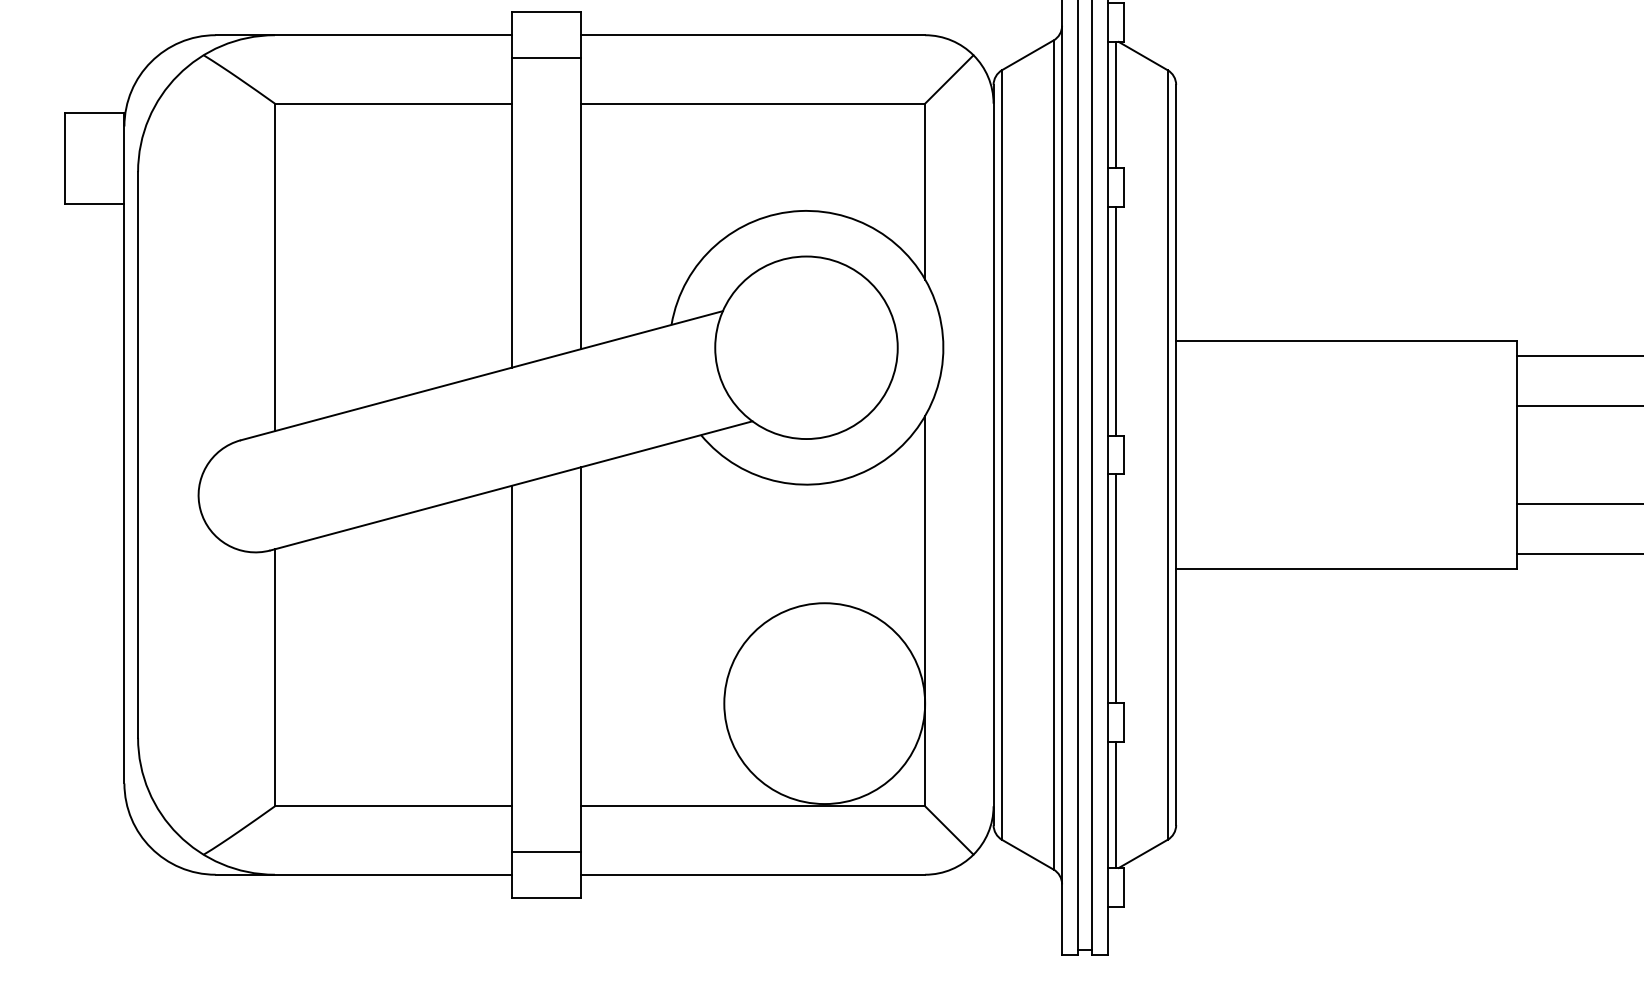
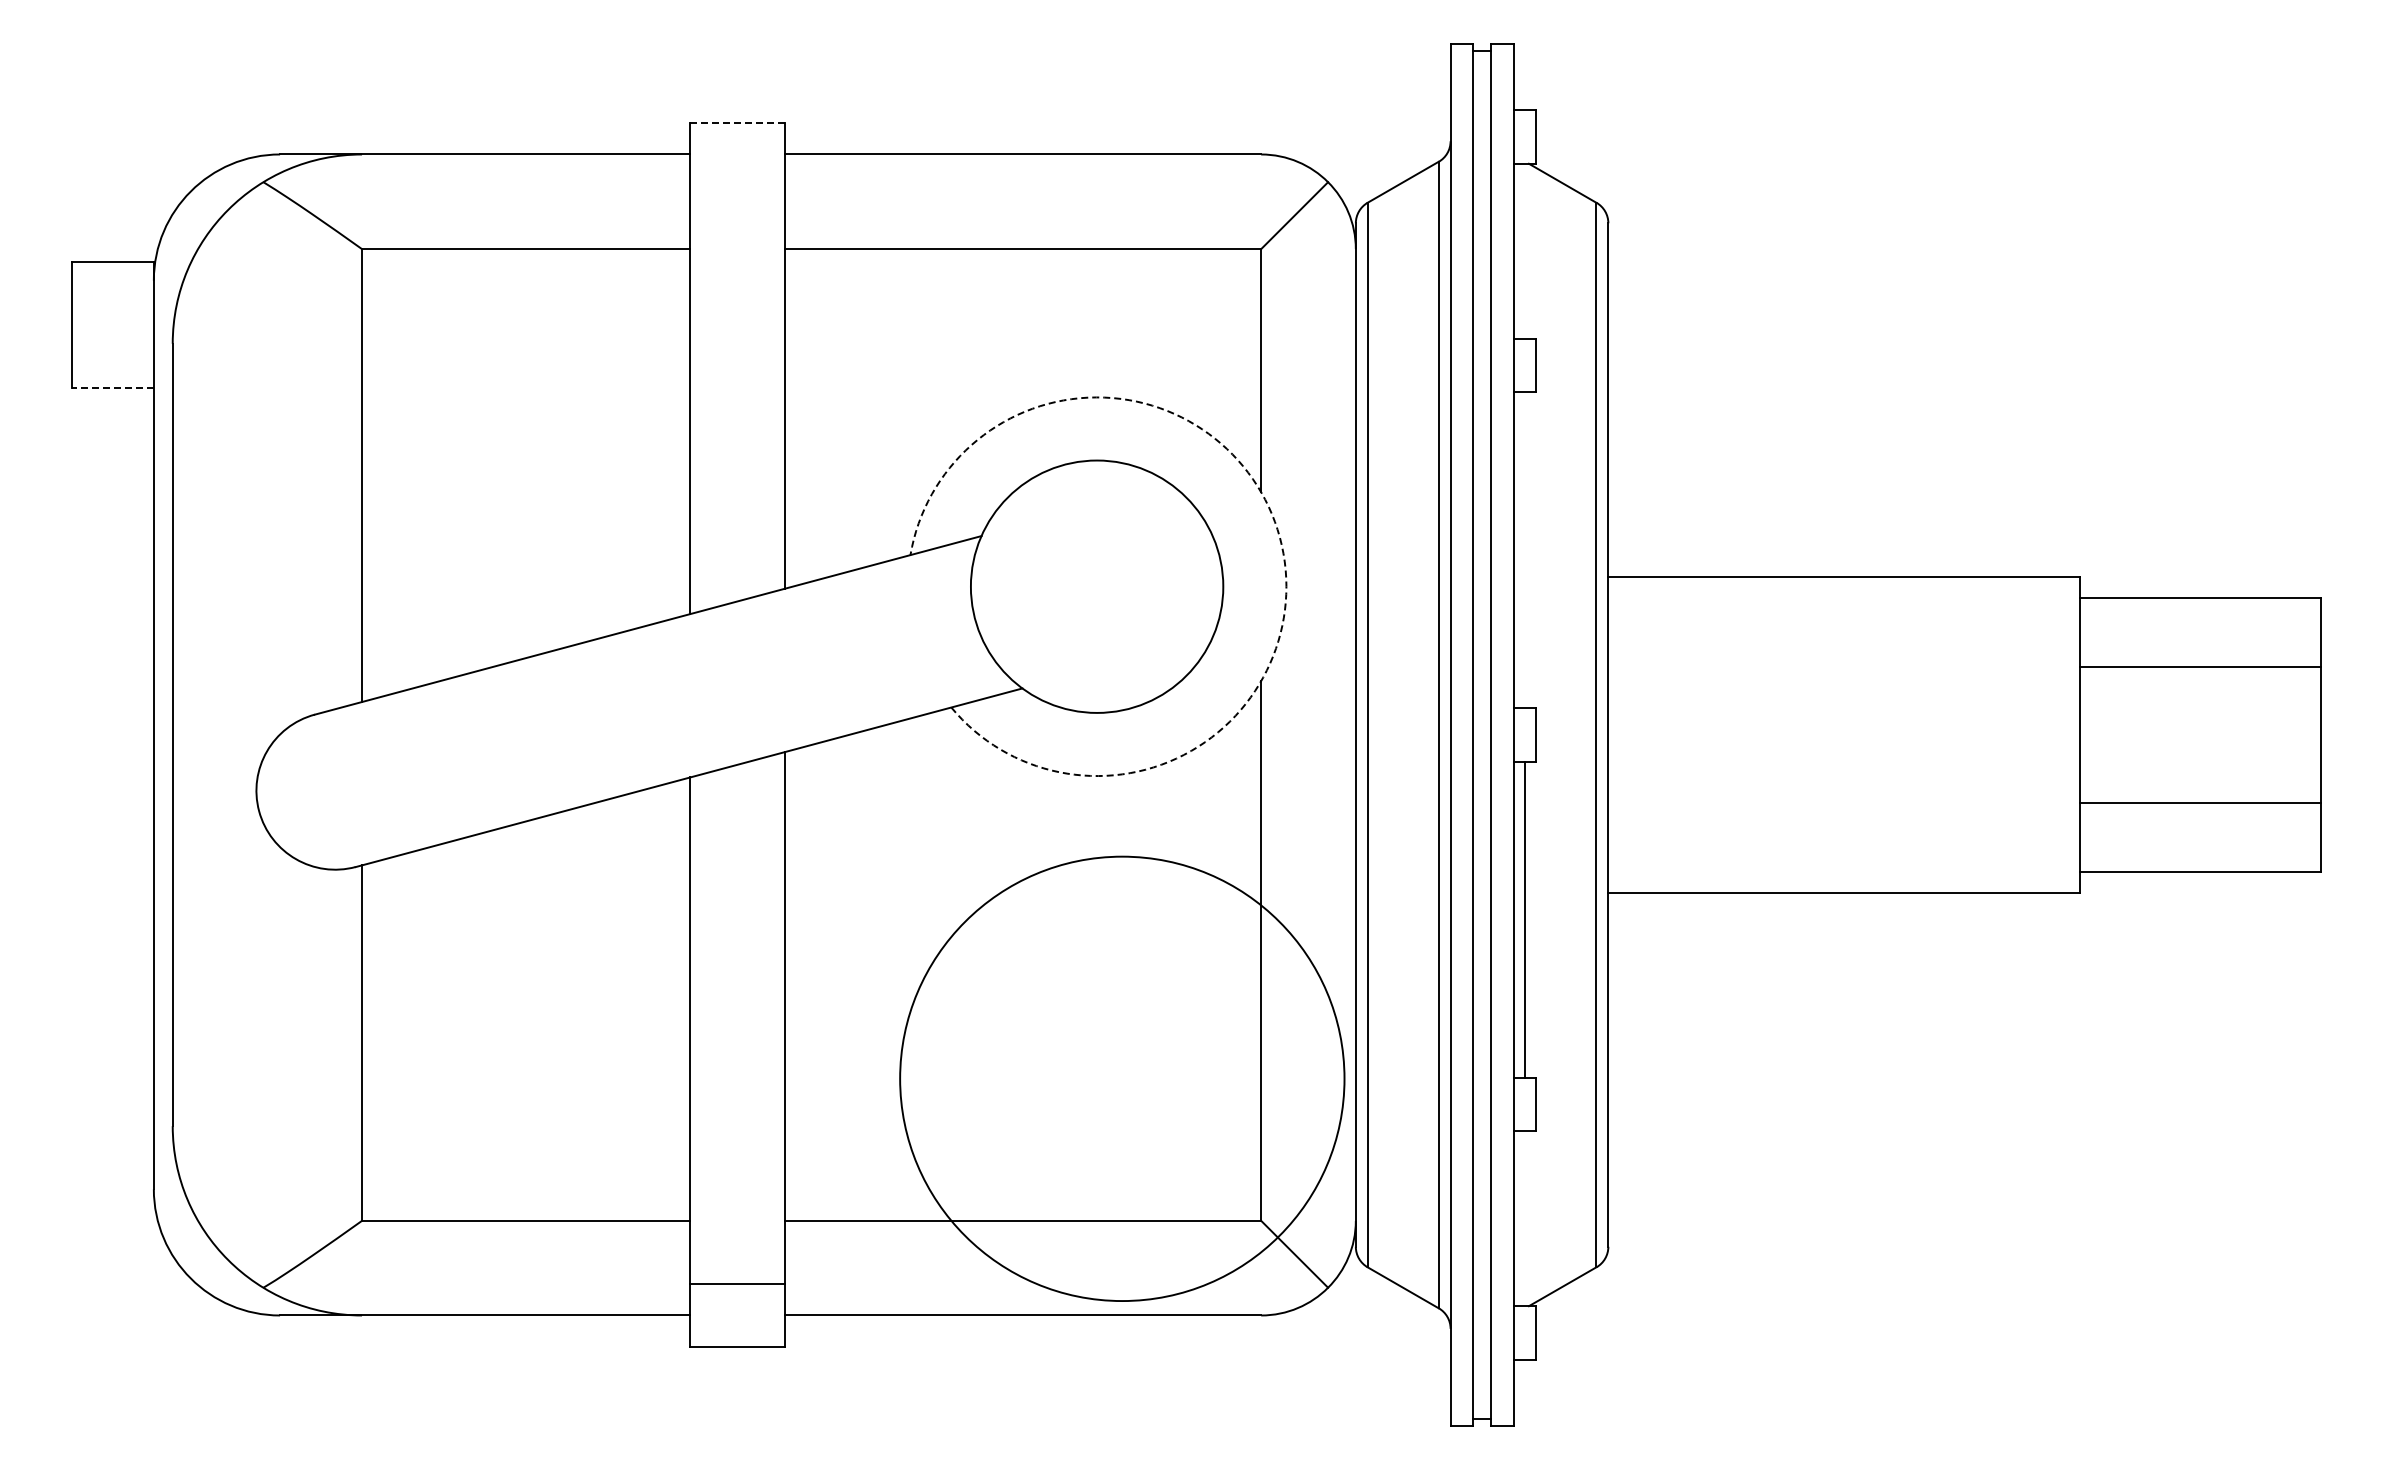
line: (546, 12) -> (737, 122), solid -> dashed
line: (546, 58) -> (737, 186), removed
line: (1116, 104) -> (1525, 250), removed
line: (94, 204) -> (112, 388), solid -> dashed
arc: (938, 312) -> (1279, 537), solid -> dashed
line: (1116, 321) -> (1525, 550), removed
circle: (824, 703) -> (1122, 1078), size x1.6
line: (1116, 804) -> (1525, 1218), removed

